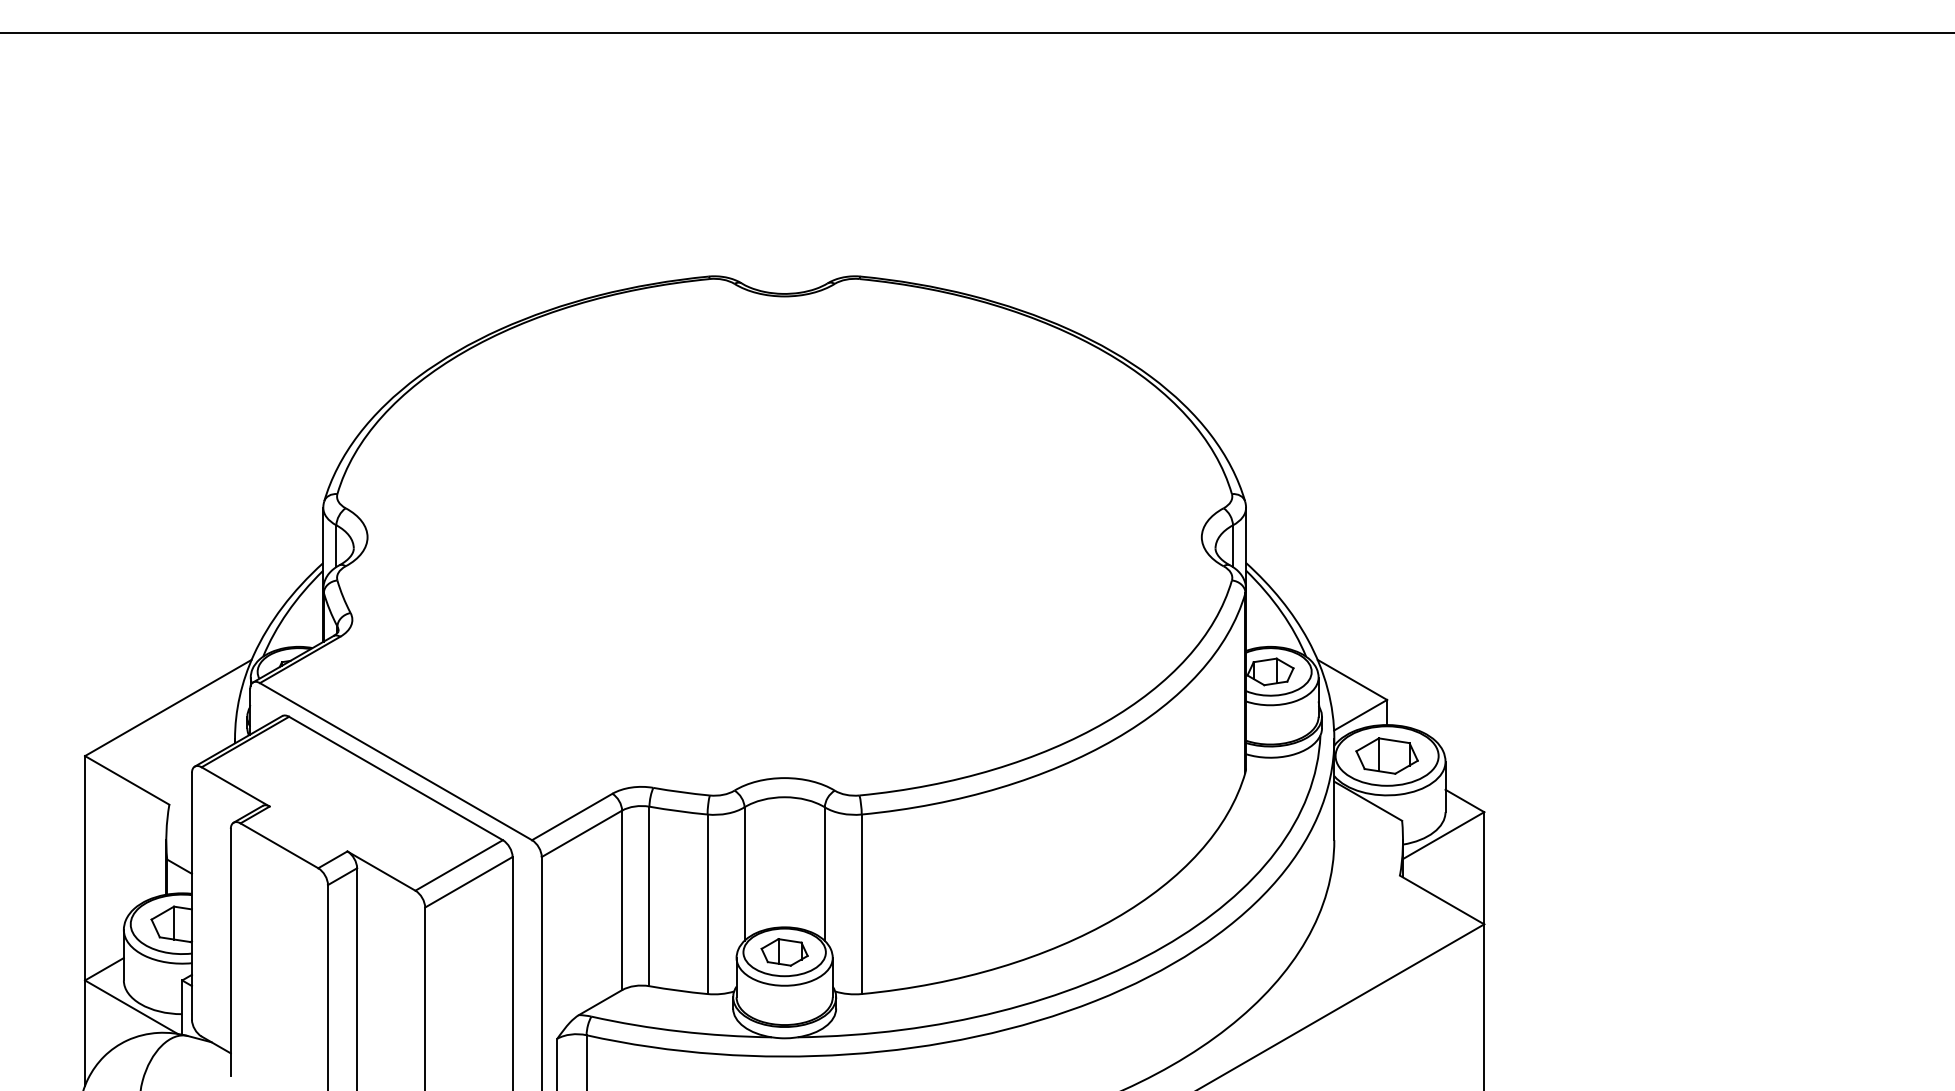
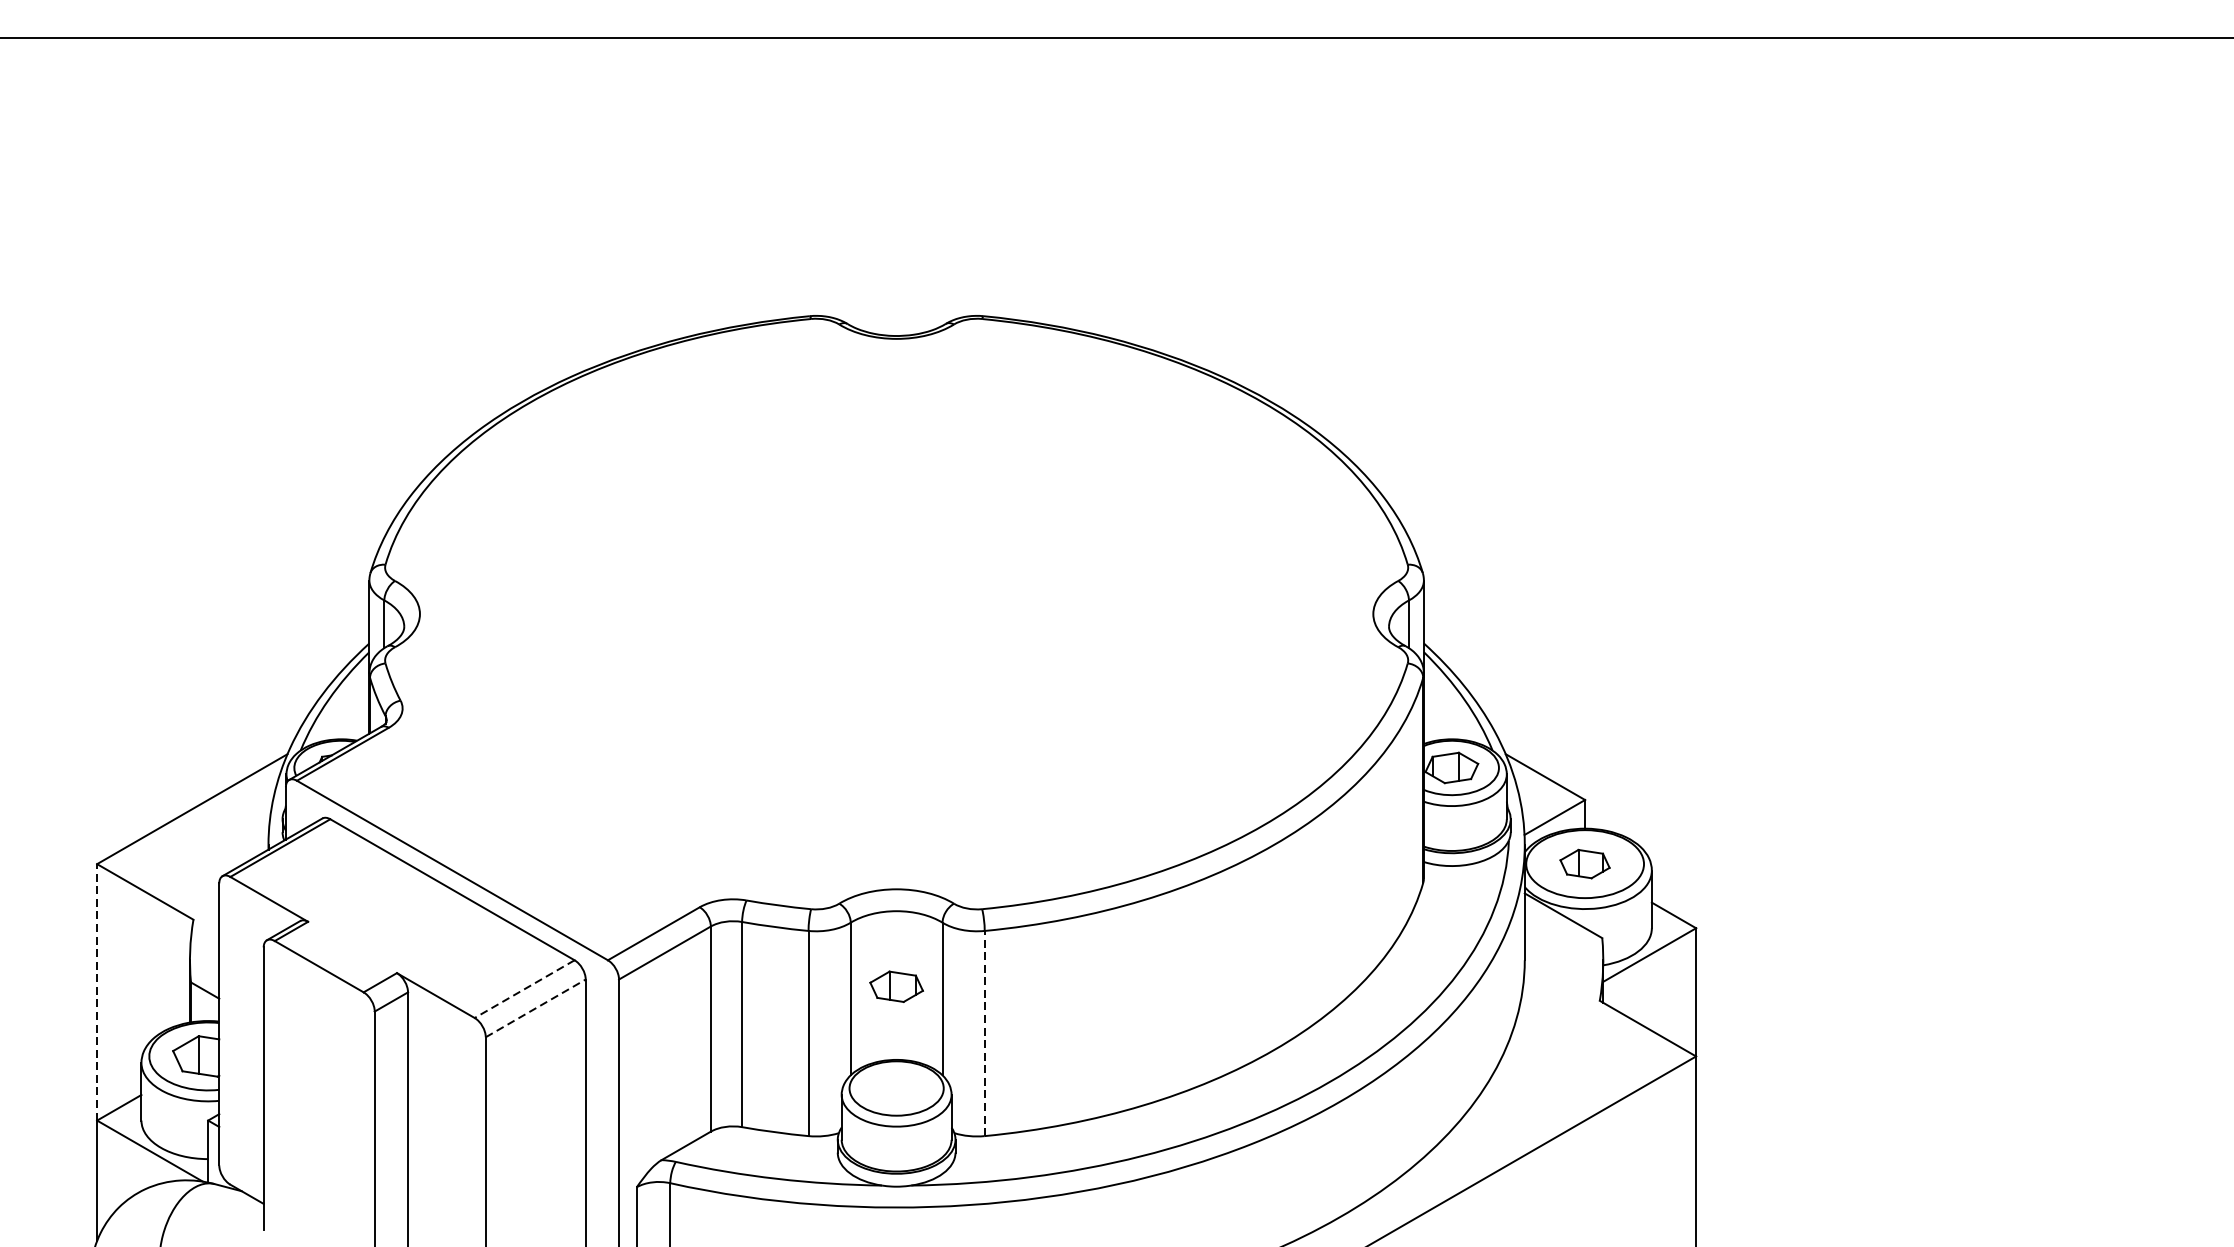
part: (1386, 755) -> (1584, 863), size x0.7
line: (458, 865) -> (523, 989), solid -> dashed
line: (85, 867) -> (97, 991), solid -> dashed
line: (469, 882) -> (536, 1008), solid -> dashed
line: (861, 904) -> (984, 1033), solid -> dashed
part: (784, 952) -> (896, 986), moved

